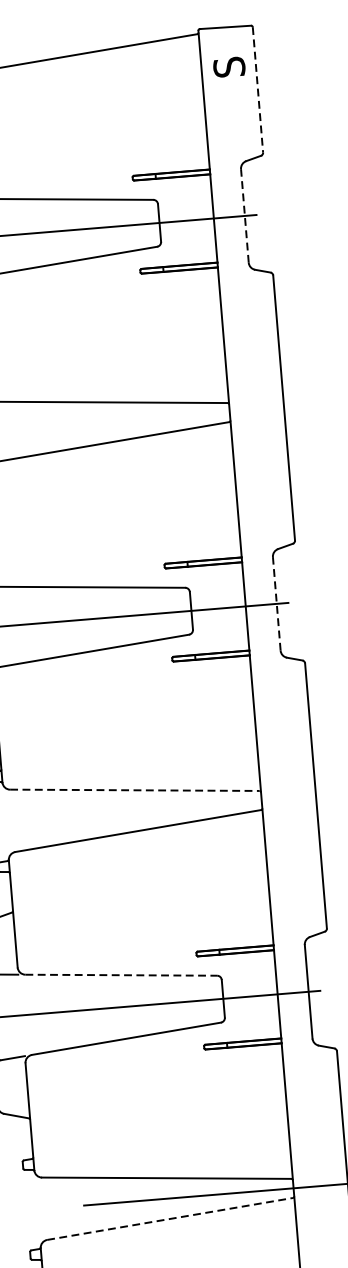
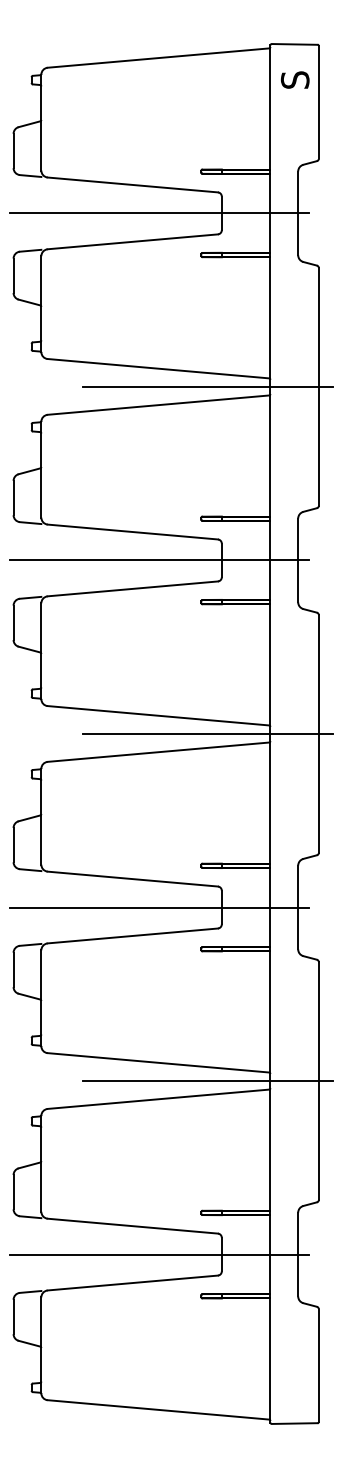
line: (258, 90) -> (319, 102), dashed -> solid
line: (245, 216) -> (298, 213), dashed -> solid
line: (159, 417) -> (207, 386), added
line: (277, 603) -> (298, 560), dashed -> solid
line: (134, 790) -> (158, 715), dashed -> solid
line: (191, 806) -> (207, 734), added
line: (122, 975) -> (133, 879), dashed -> solid
line: (170, 1219) -> (158, 1099), dashed -> solid

